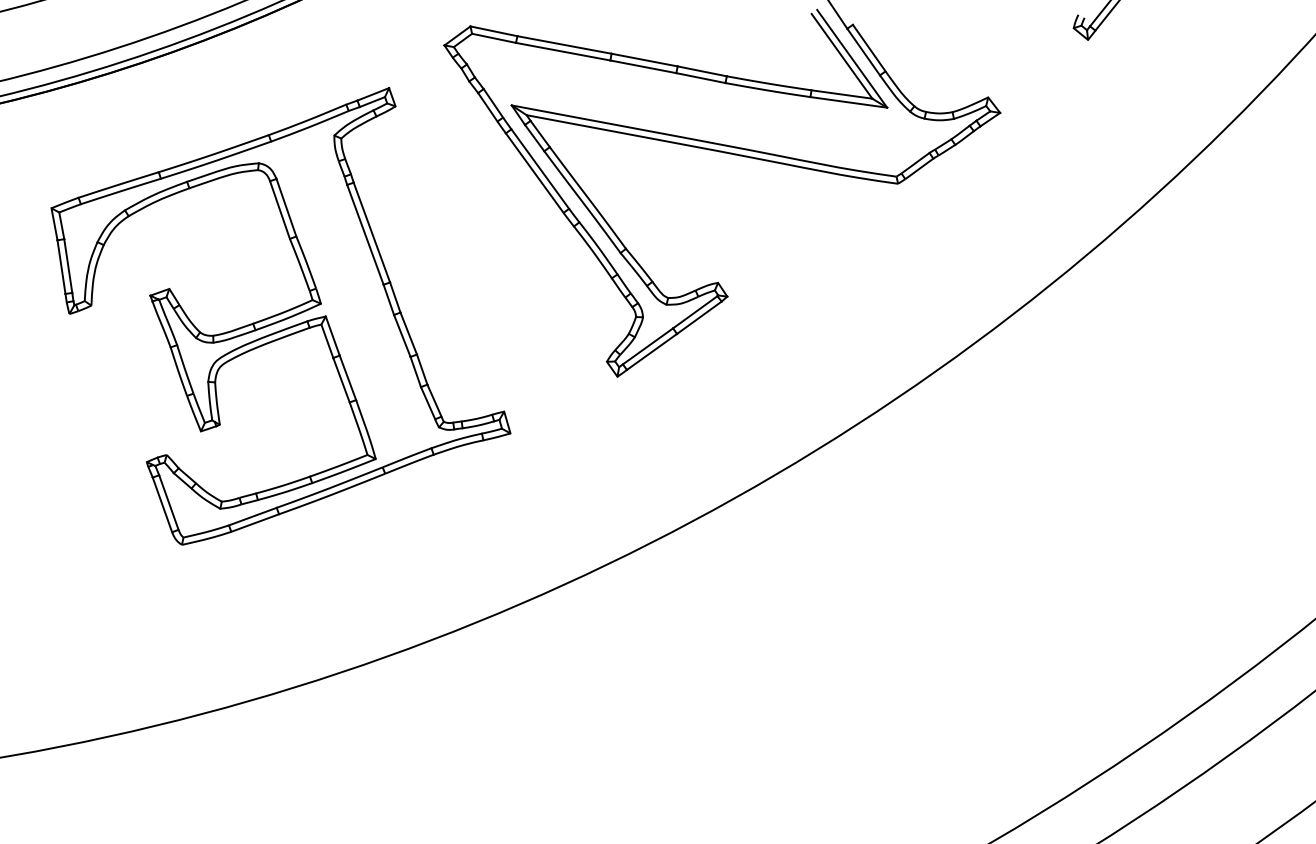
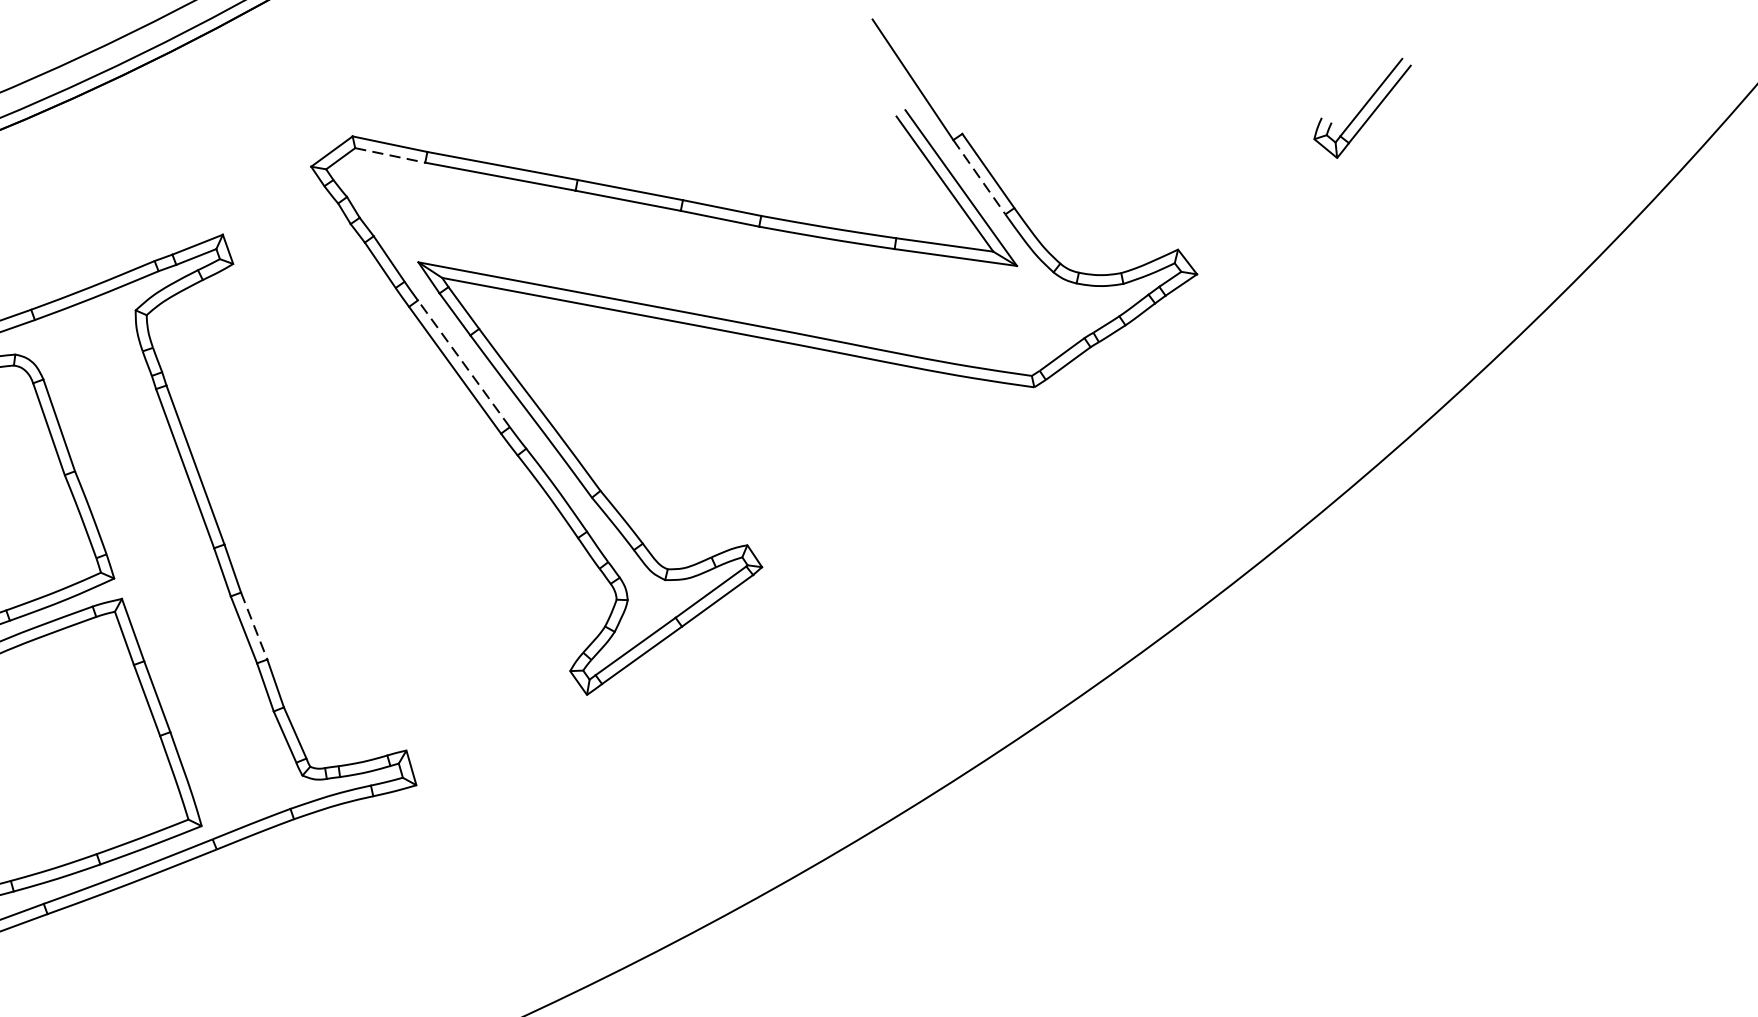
line: (494, 38) -> (390, 155), solid -> dashed
line: (863, 52) -> (979, 177), solid -> dashed
line: (539, 168) -> (462, 362), solid -> dashed
line: (408, 333) -> (253, 625), solid -> dashed

